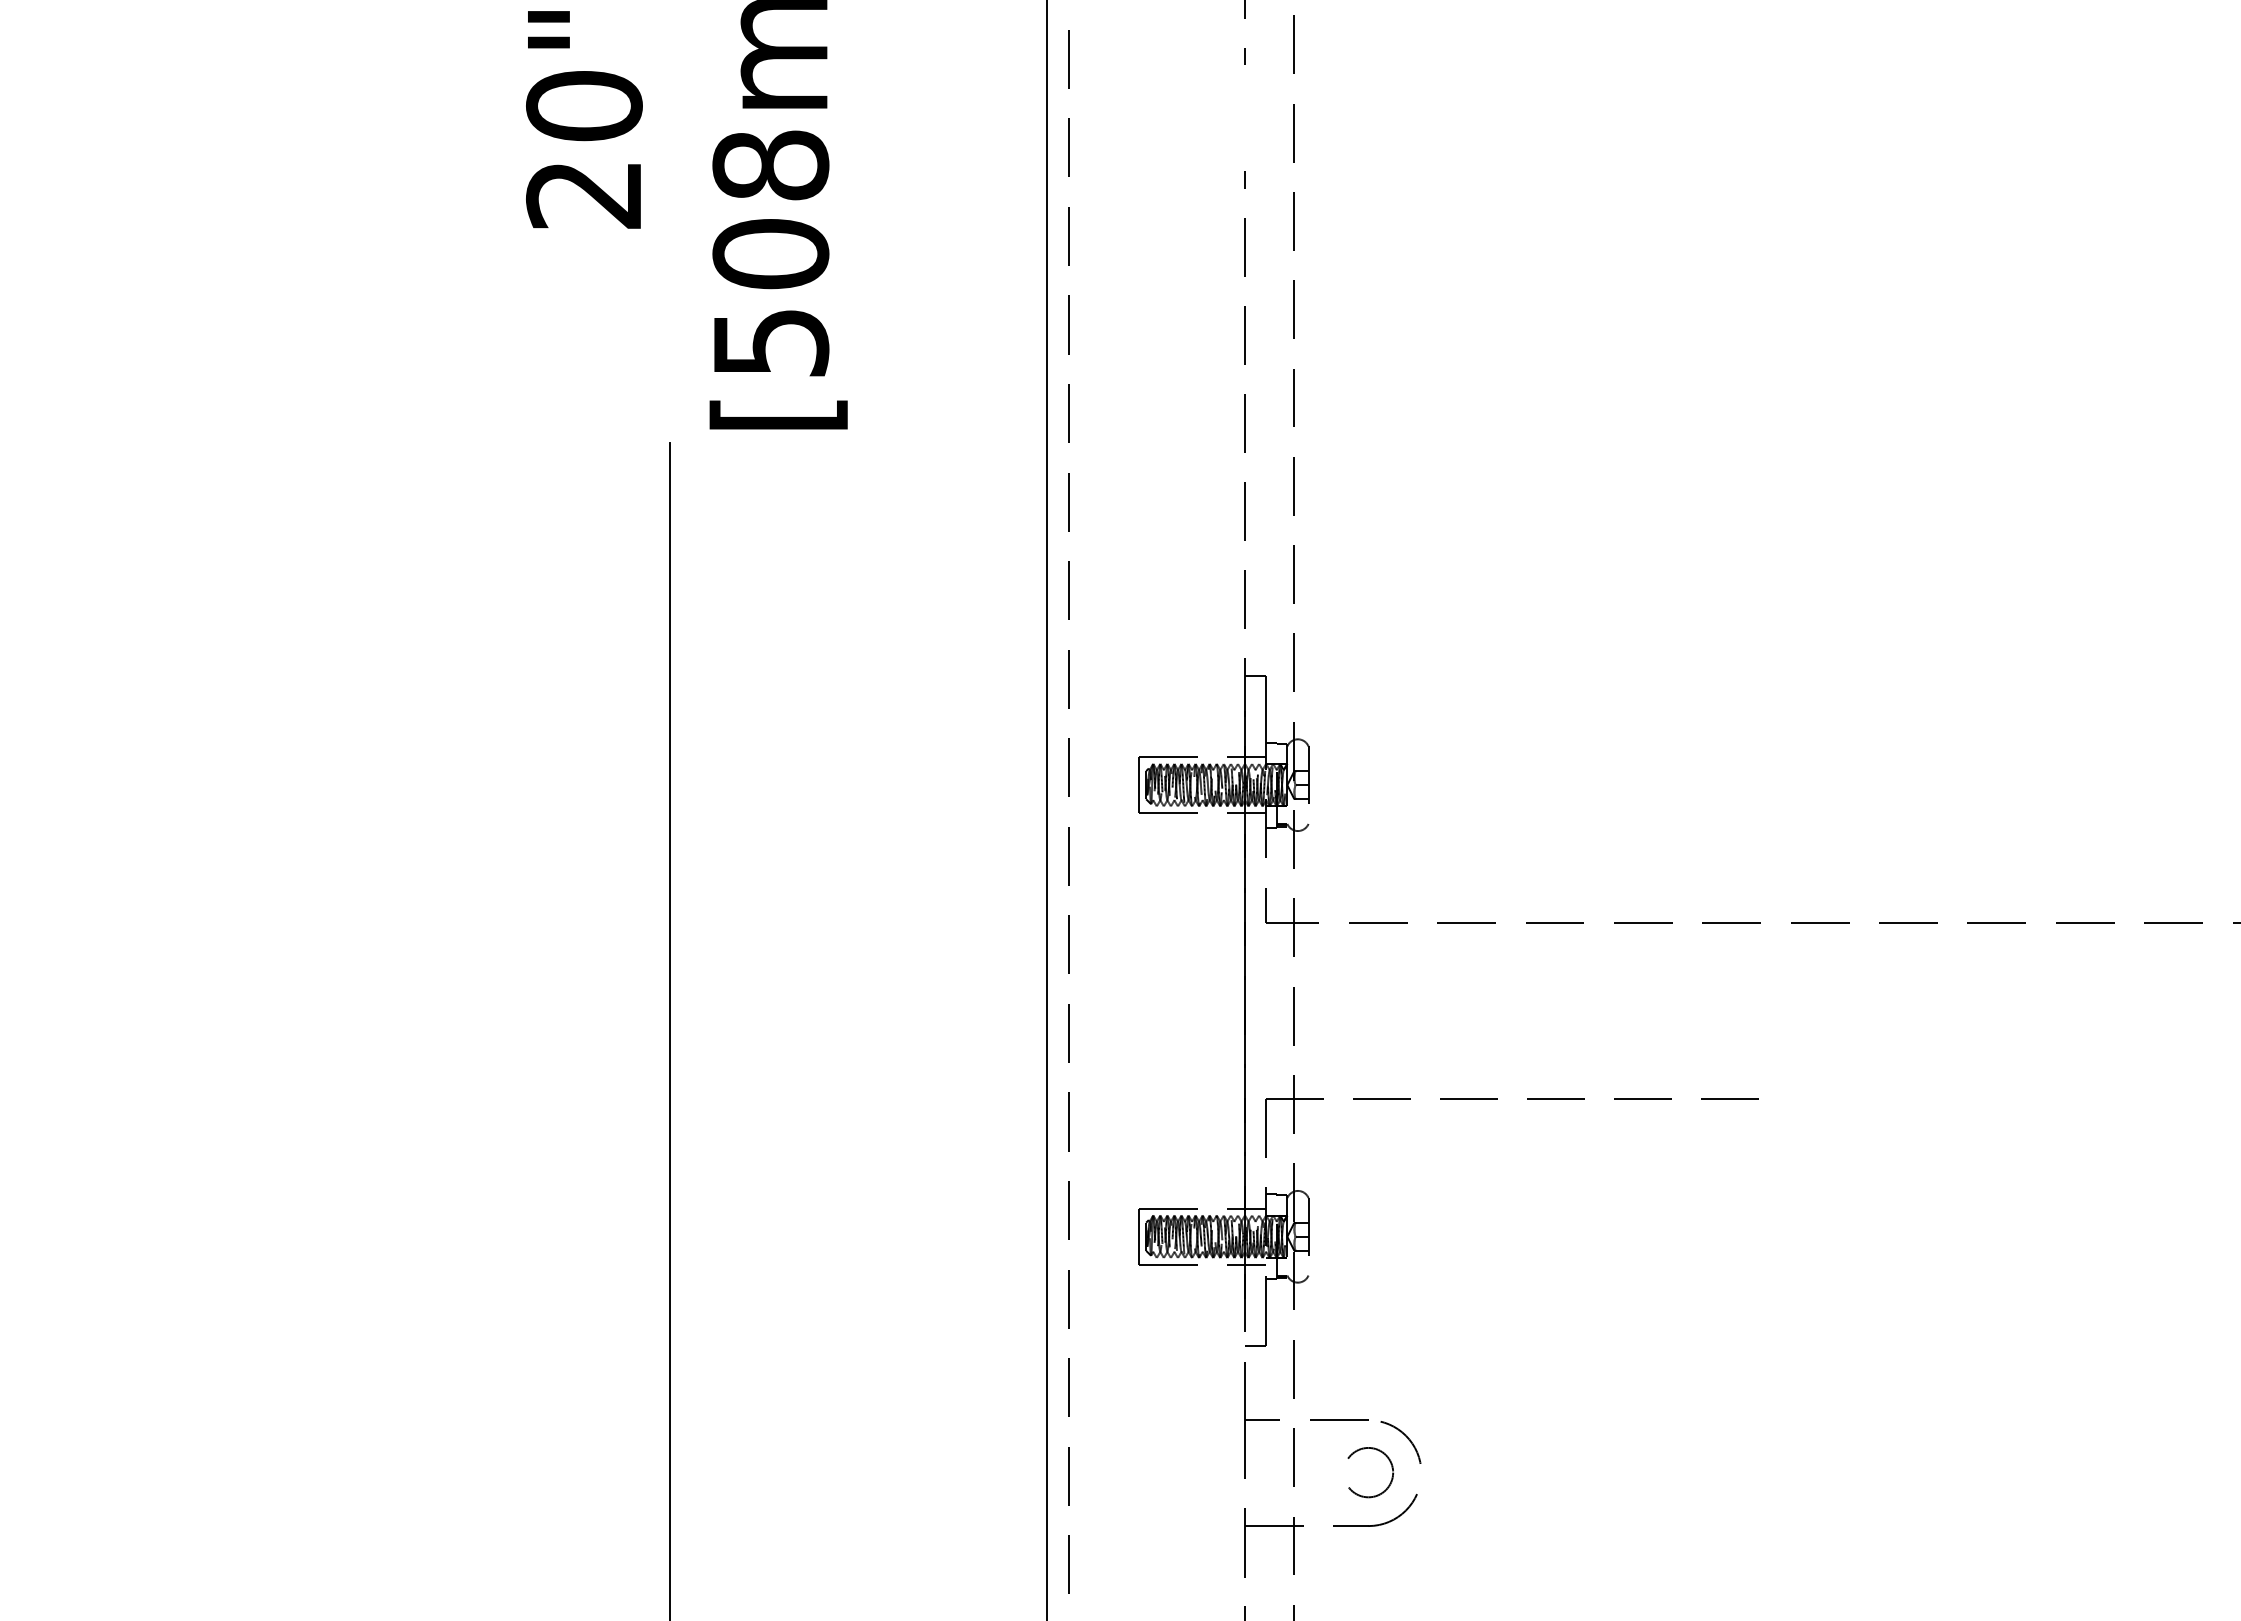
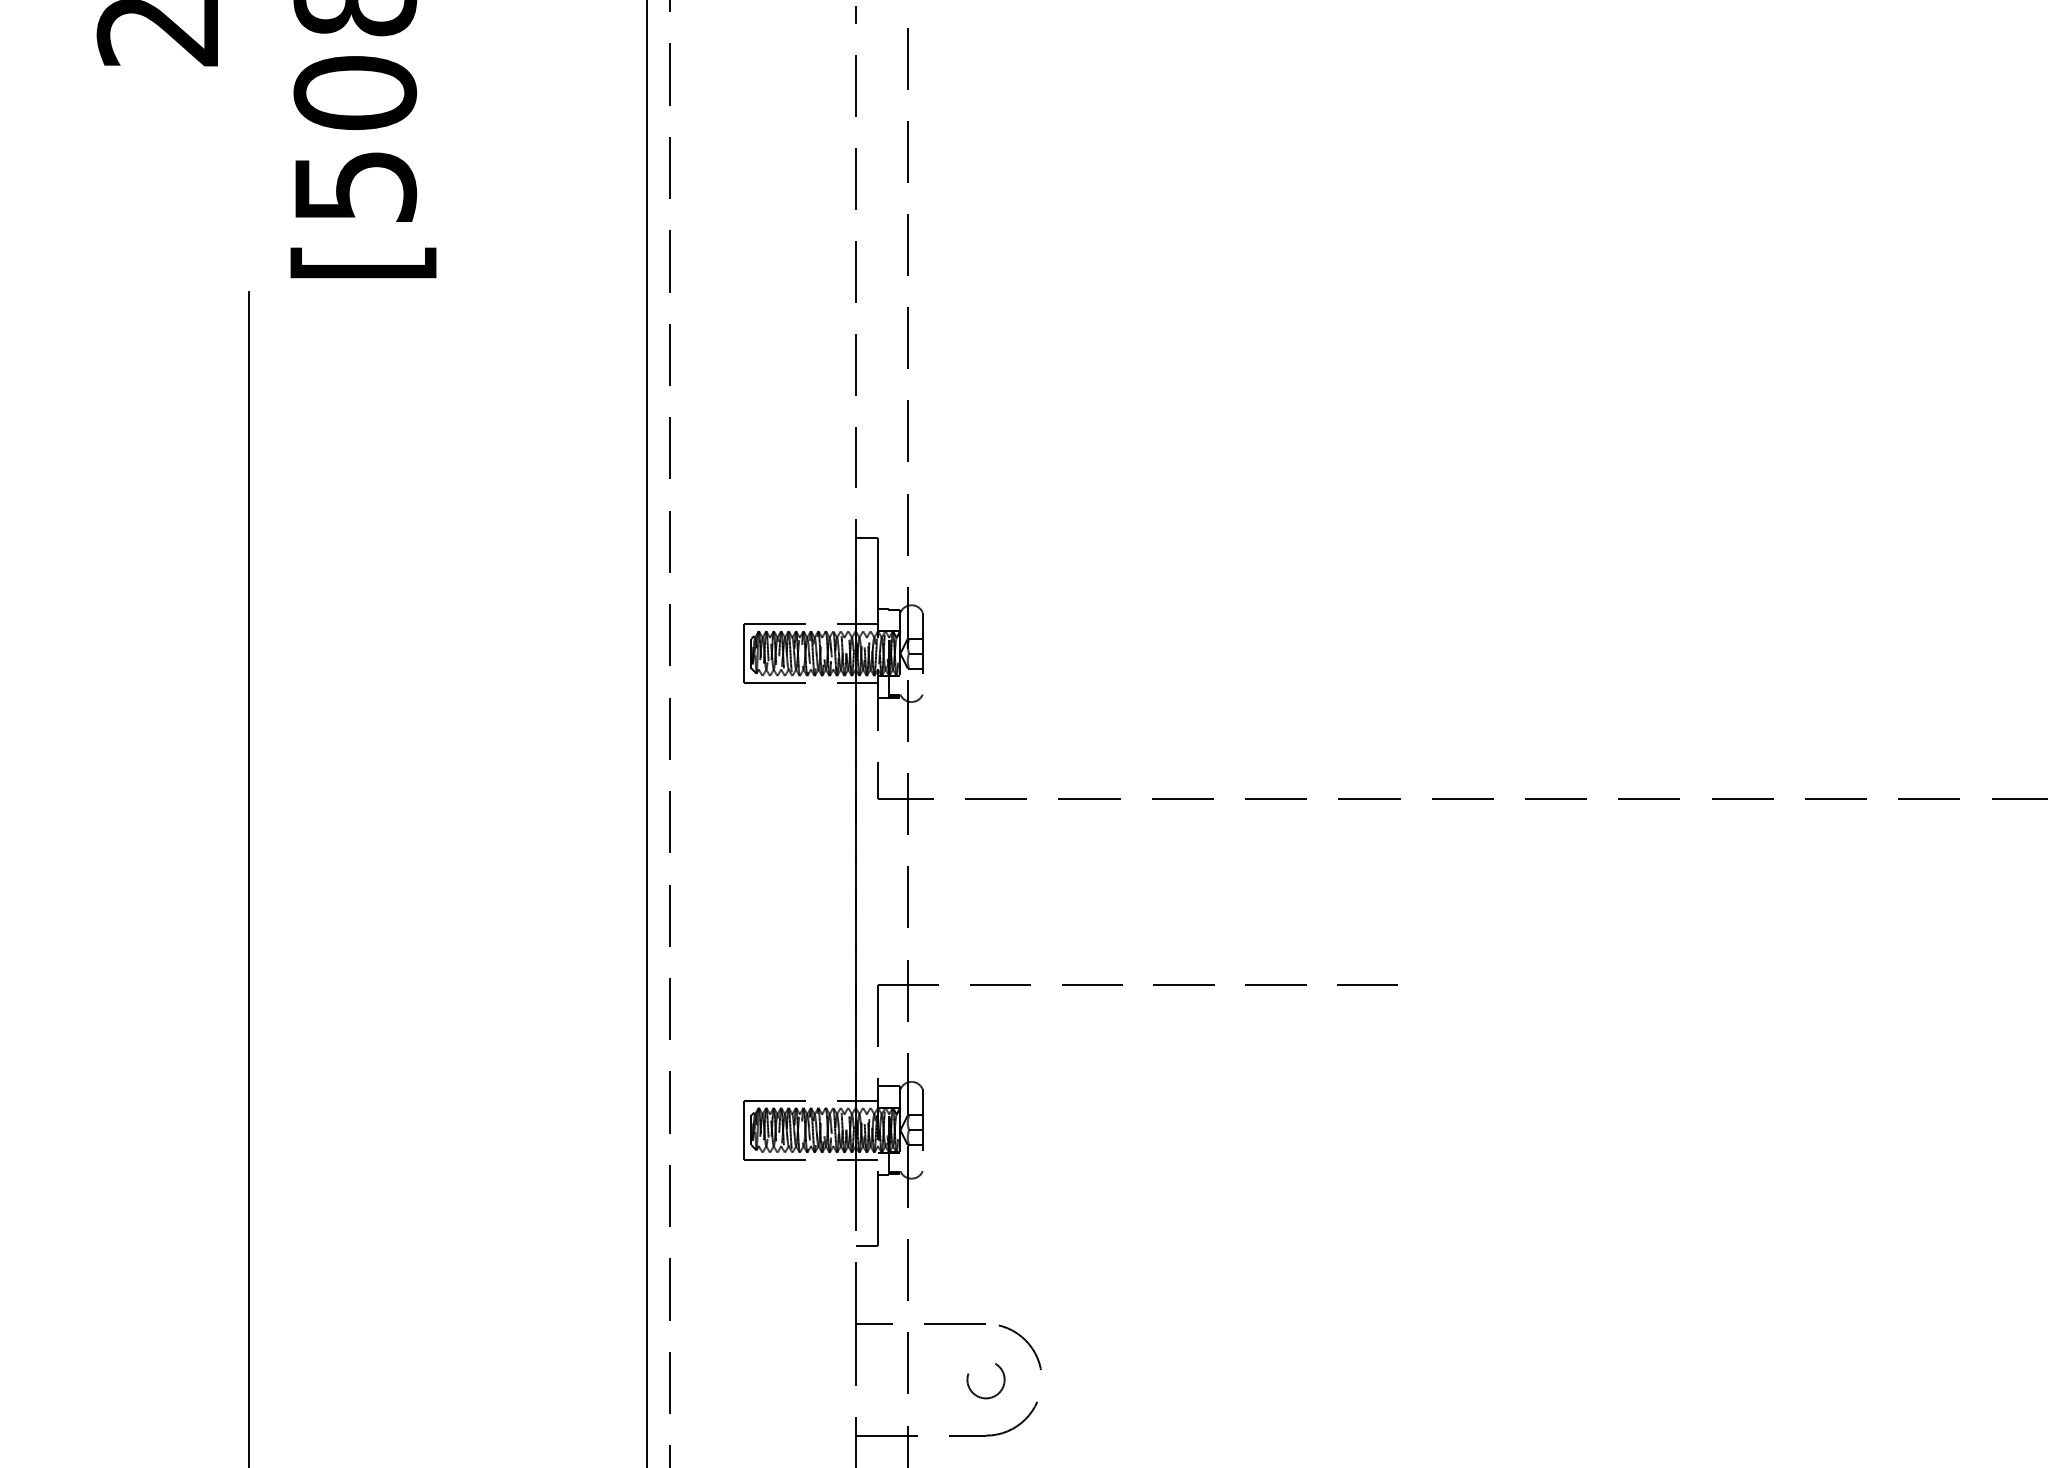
circle: (1368, 1474) -> (986, 1381), size x0.71

